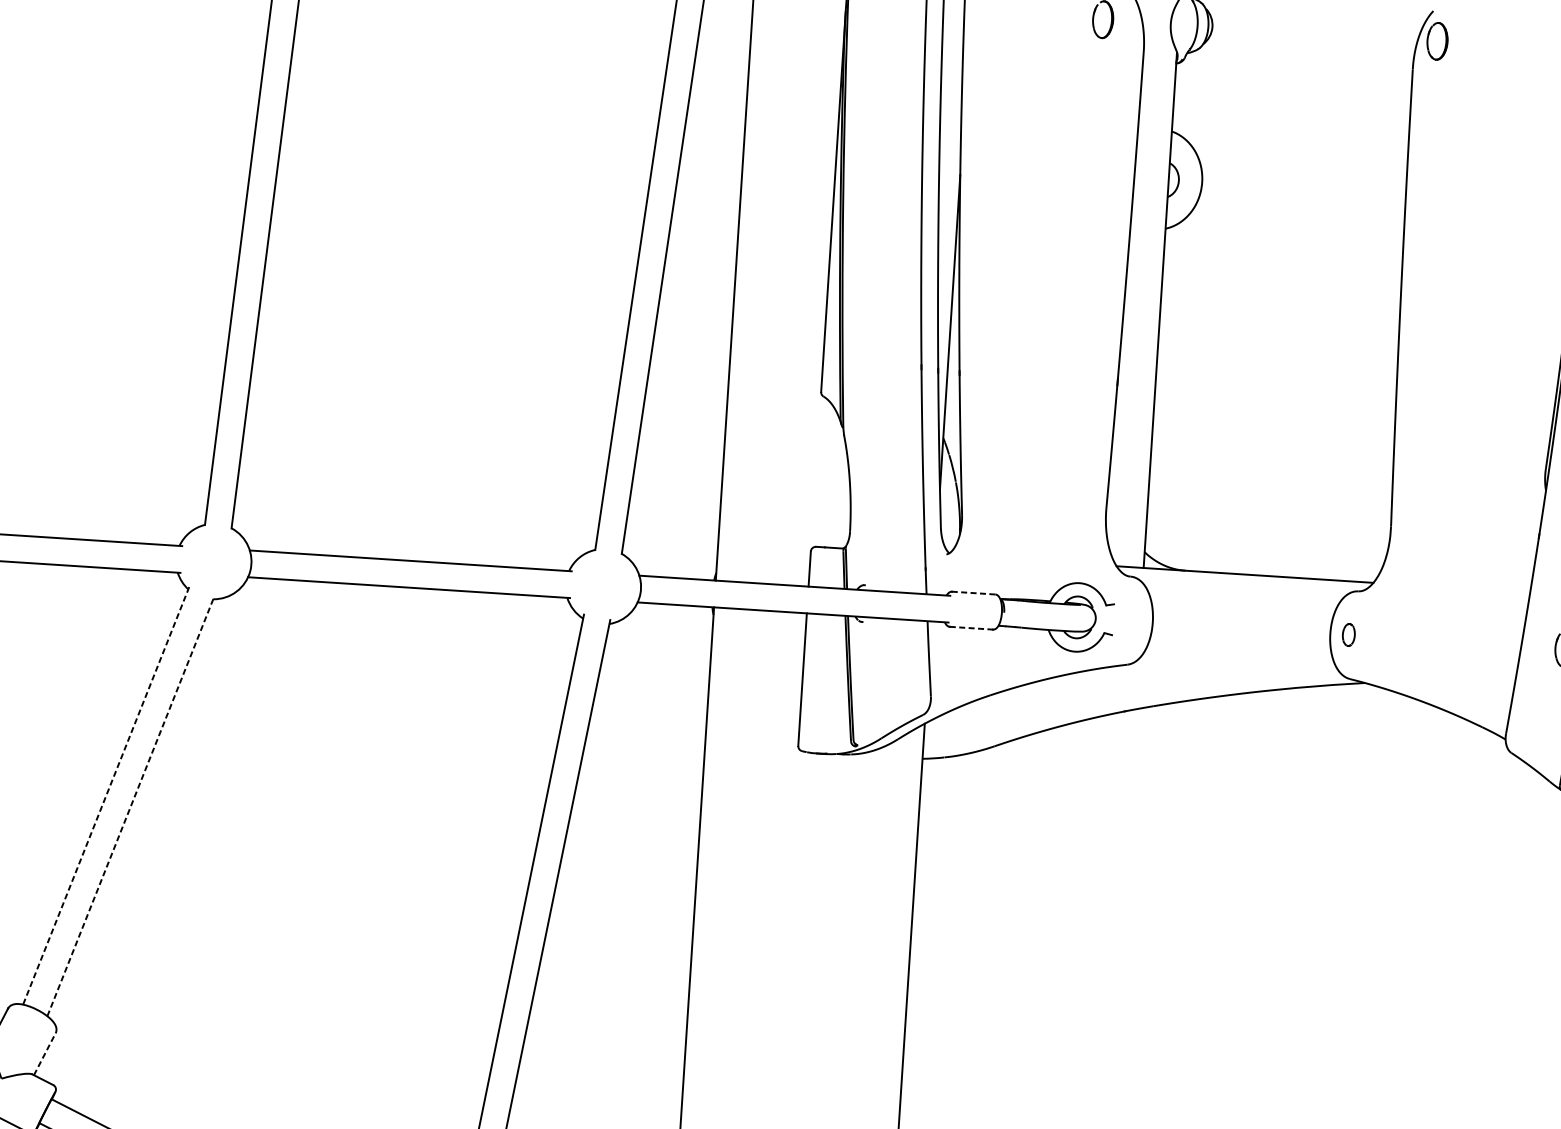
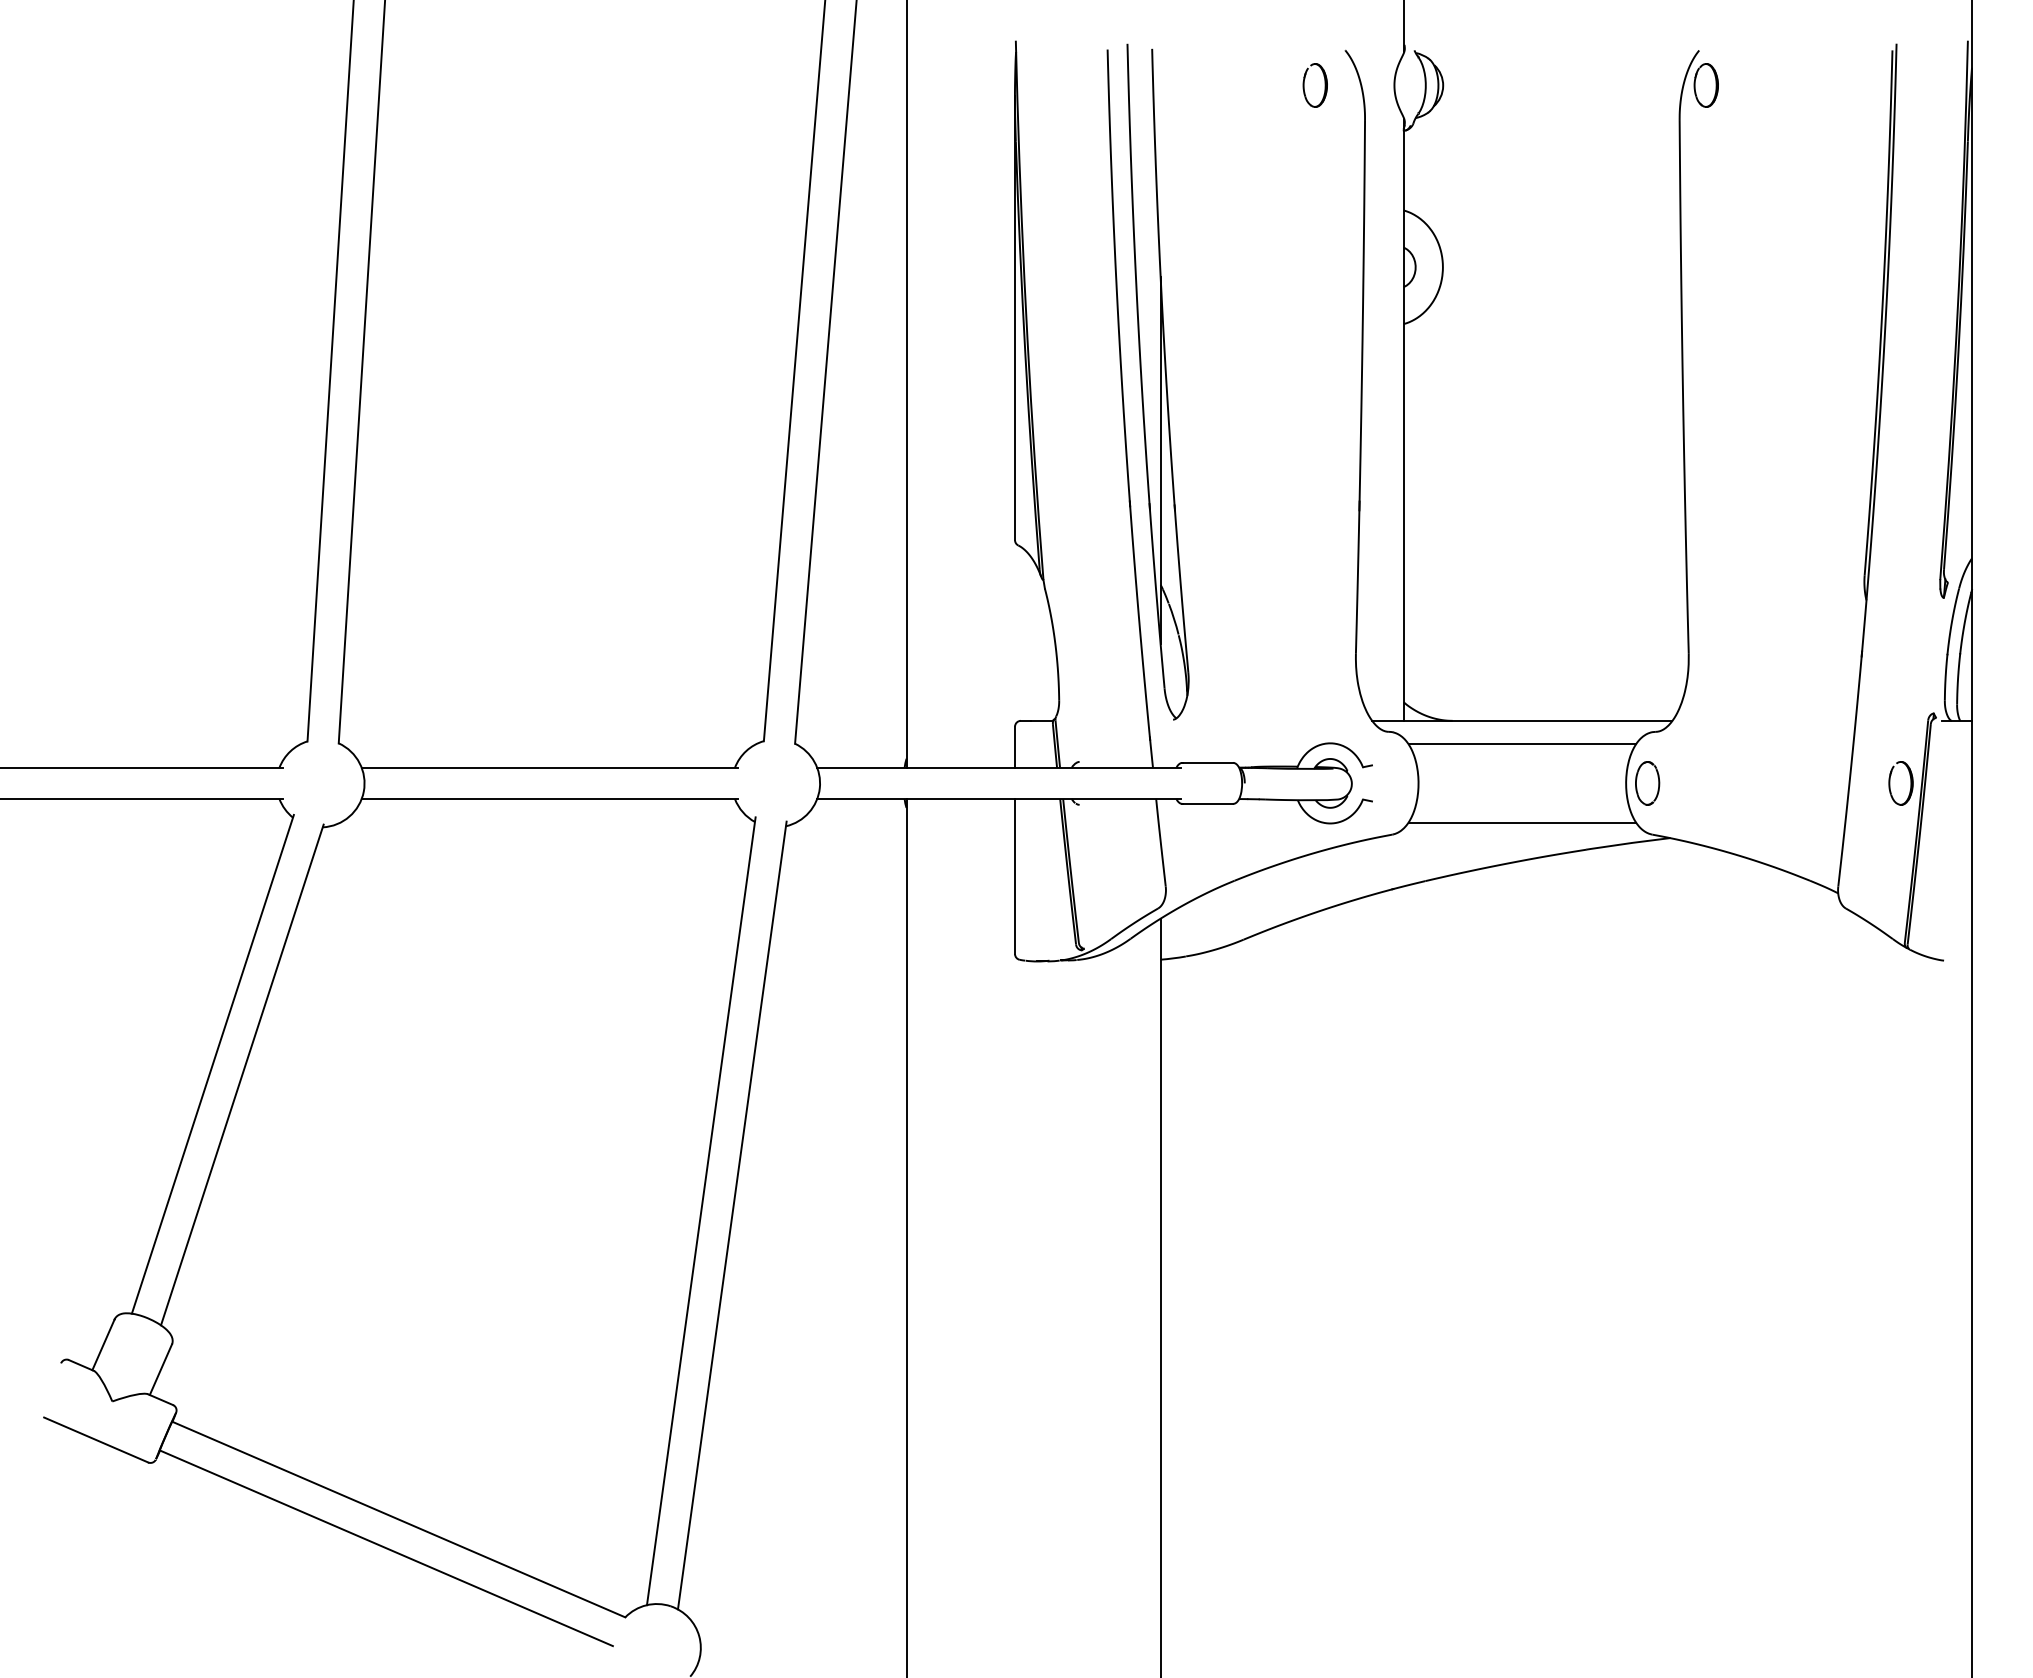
line: (973, 592) -> (1207, 762), dashed -> solid
line: (1243, 594) -> (1522, 744), added
line: (972, 627) -> (1208, 803), dashed -> solid
part: (1348, 635) -> (1647, 783), size x1.67
line: (1239, 661) -> (1522, 822), added
line: (105, 796) -> (212, 1064), dashed -> solid
line: (130, 806) -> (242, 1074), dashed -> solid
line: (44, 1053) -> (160, 1369), dashed -> solid

